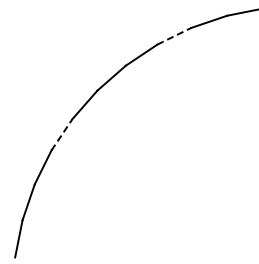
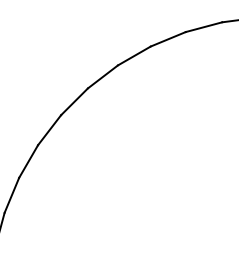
line: (174, 36) -> (134, 56), dashed -> solid
line: (61, 134) -> (28, 161), dashed -> solid

